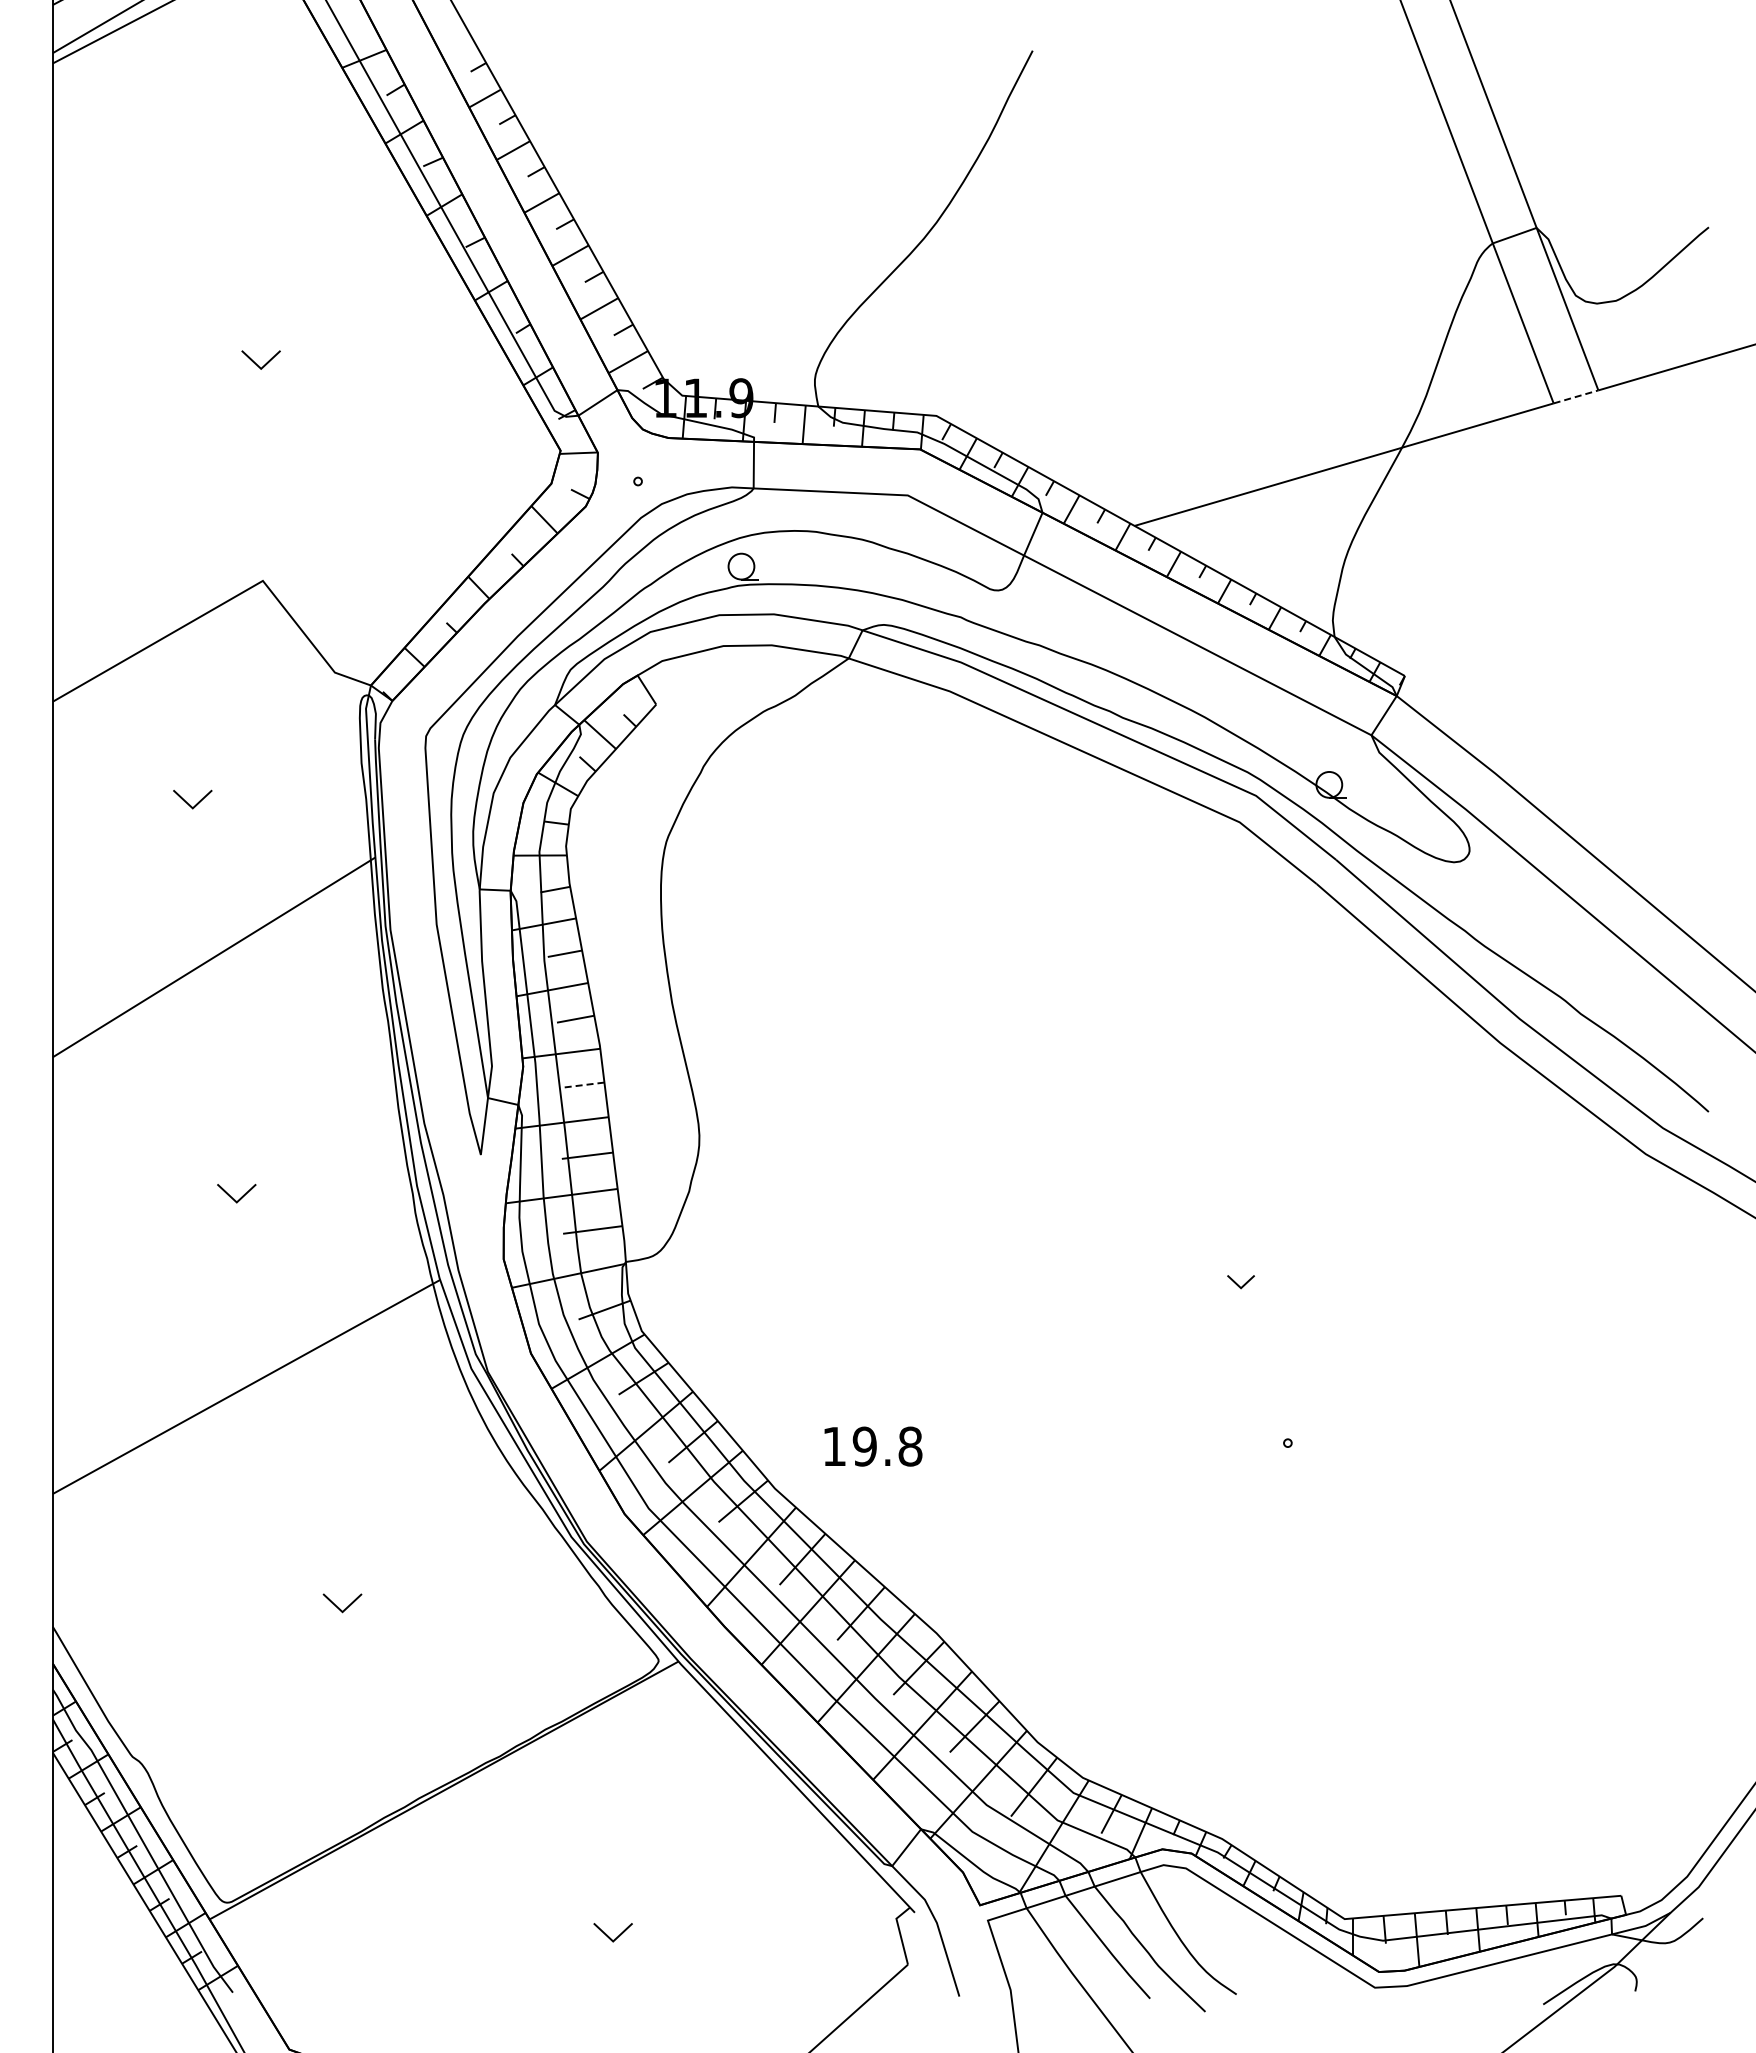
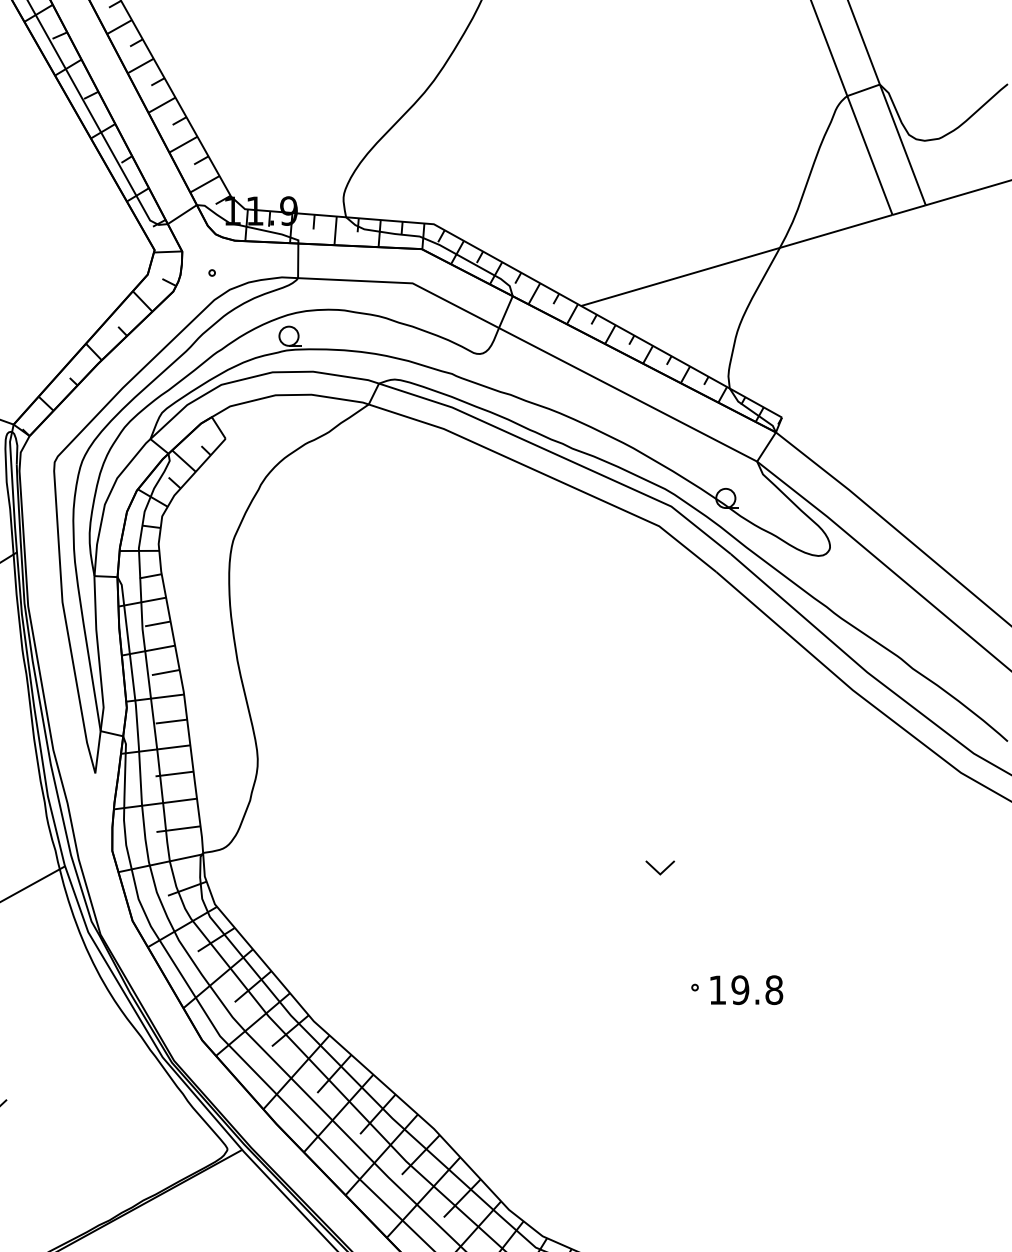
line: (1576, 396) -> (909, 209), dashed -> solid
line: (582, 1085) -> (170, 721), dashed -> solid
part: (1240, 1281) -> (659, 867), size x1.43
text: (873, 1446) -> (746, 990), moved

